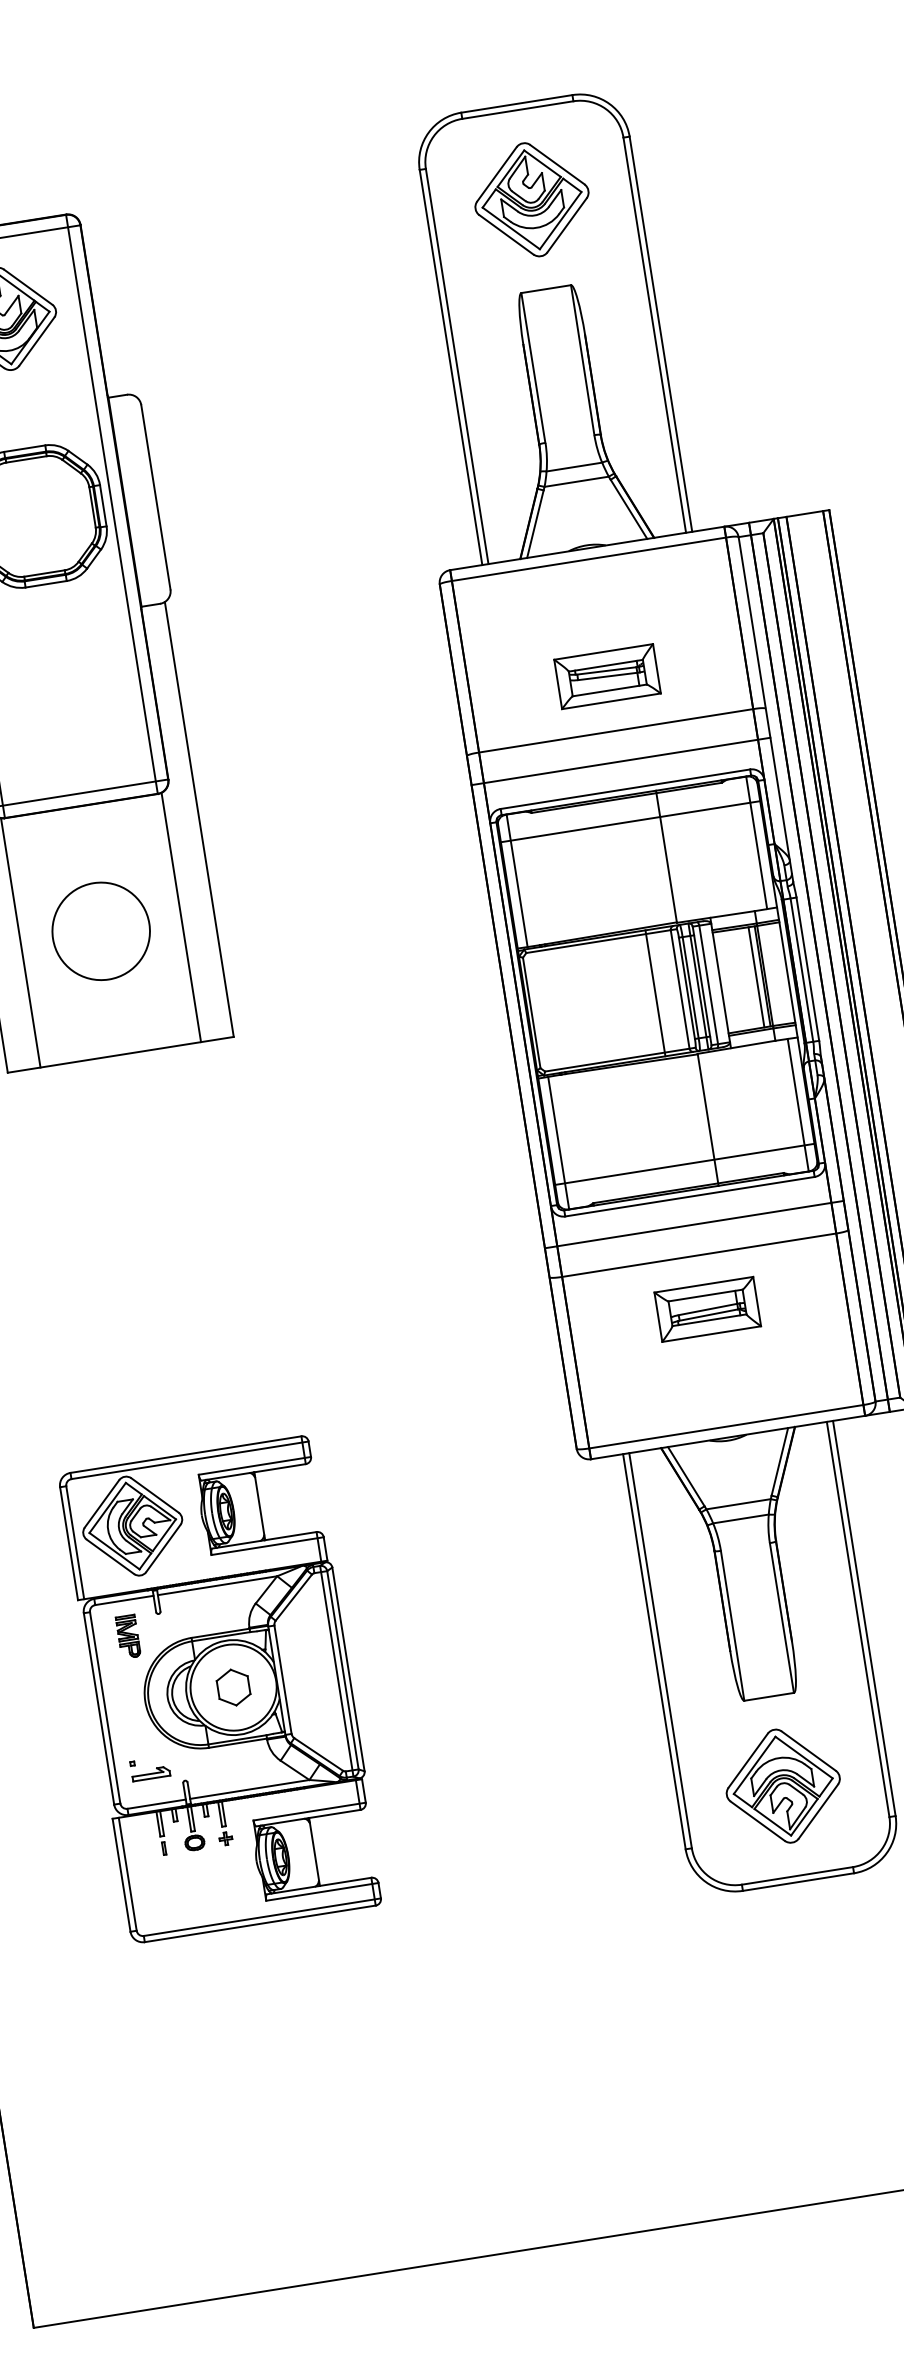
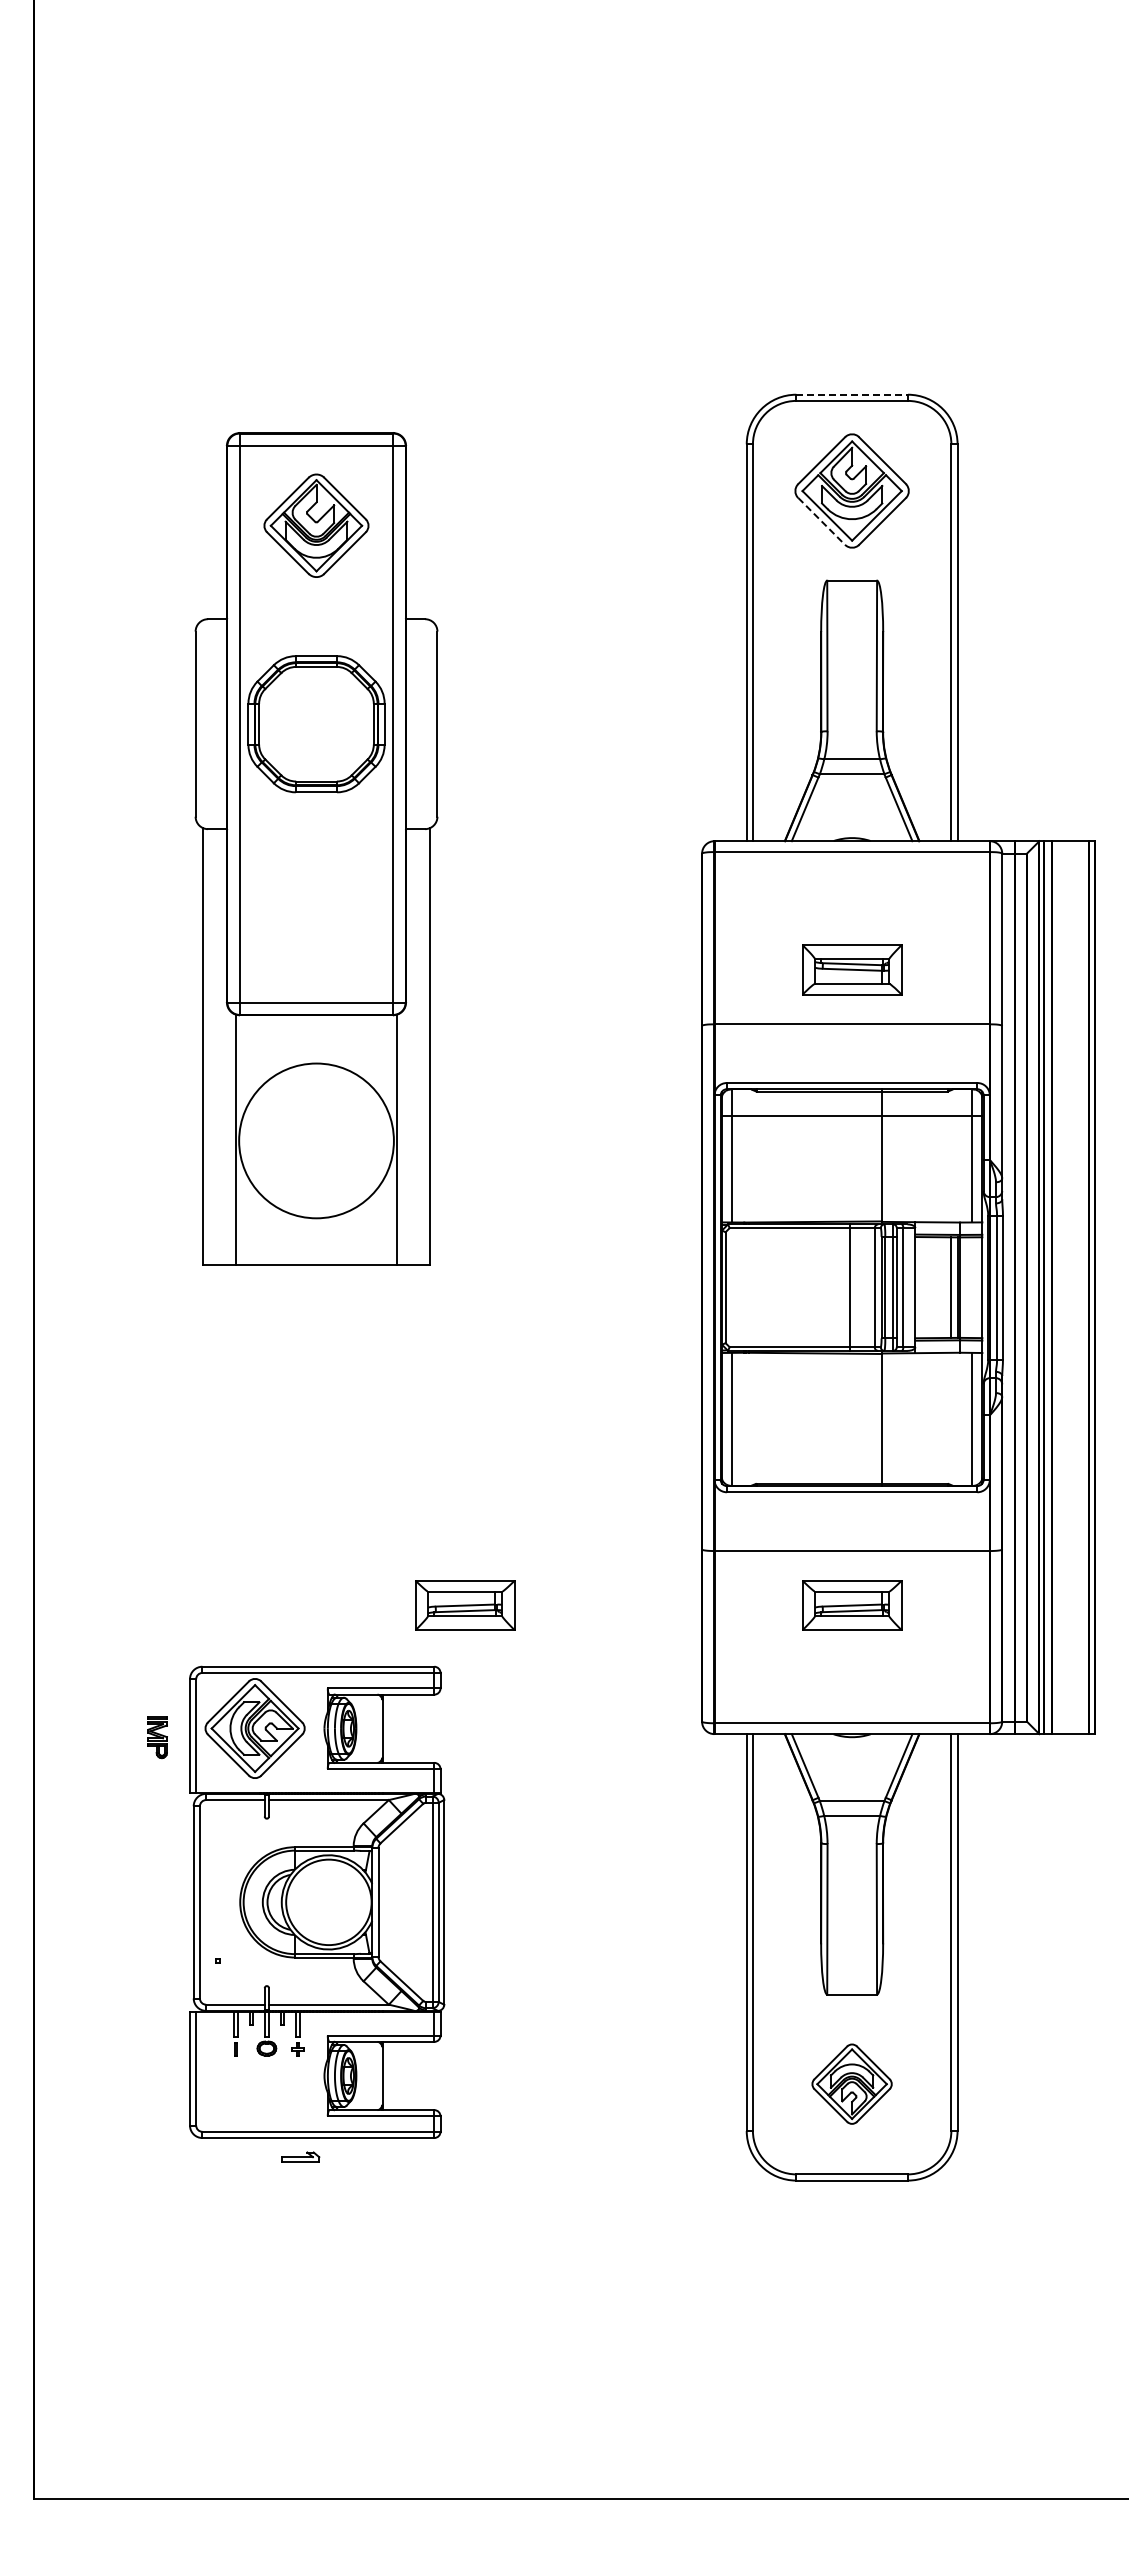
line: (517, 103) -> (852, 394), solid -> dashed
line: (507, 234) -> (822, 521), solid -> dashed
line: (621, 761) -> (852, 1055), removed
circle: (101, 930) -> (316, 1140), size x1.6
line: (684, 1164) -> (851, 1459), removed
line: (694, 1224) -> (852, 1520), removed
part: (322, 1370) -> (465, 1605), added
part: (128, 1637) -> (157, 1737), moved
part: (233, 1687) -> (328, 1902), removed
part: (150, 1773) -> (300, 2156), moved
part: (782, 1785) -> (851, 2083), size x0.7

